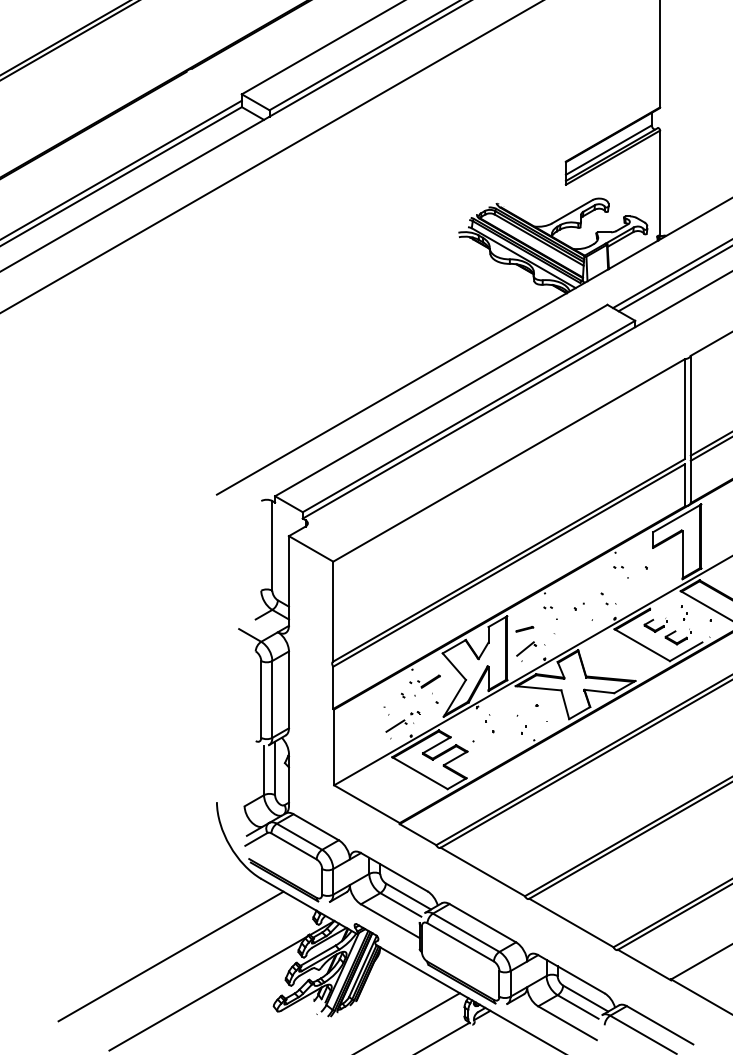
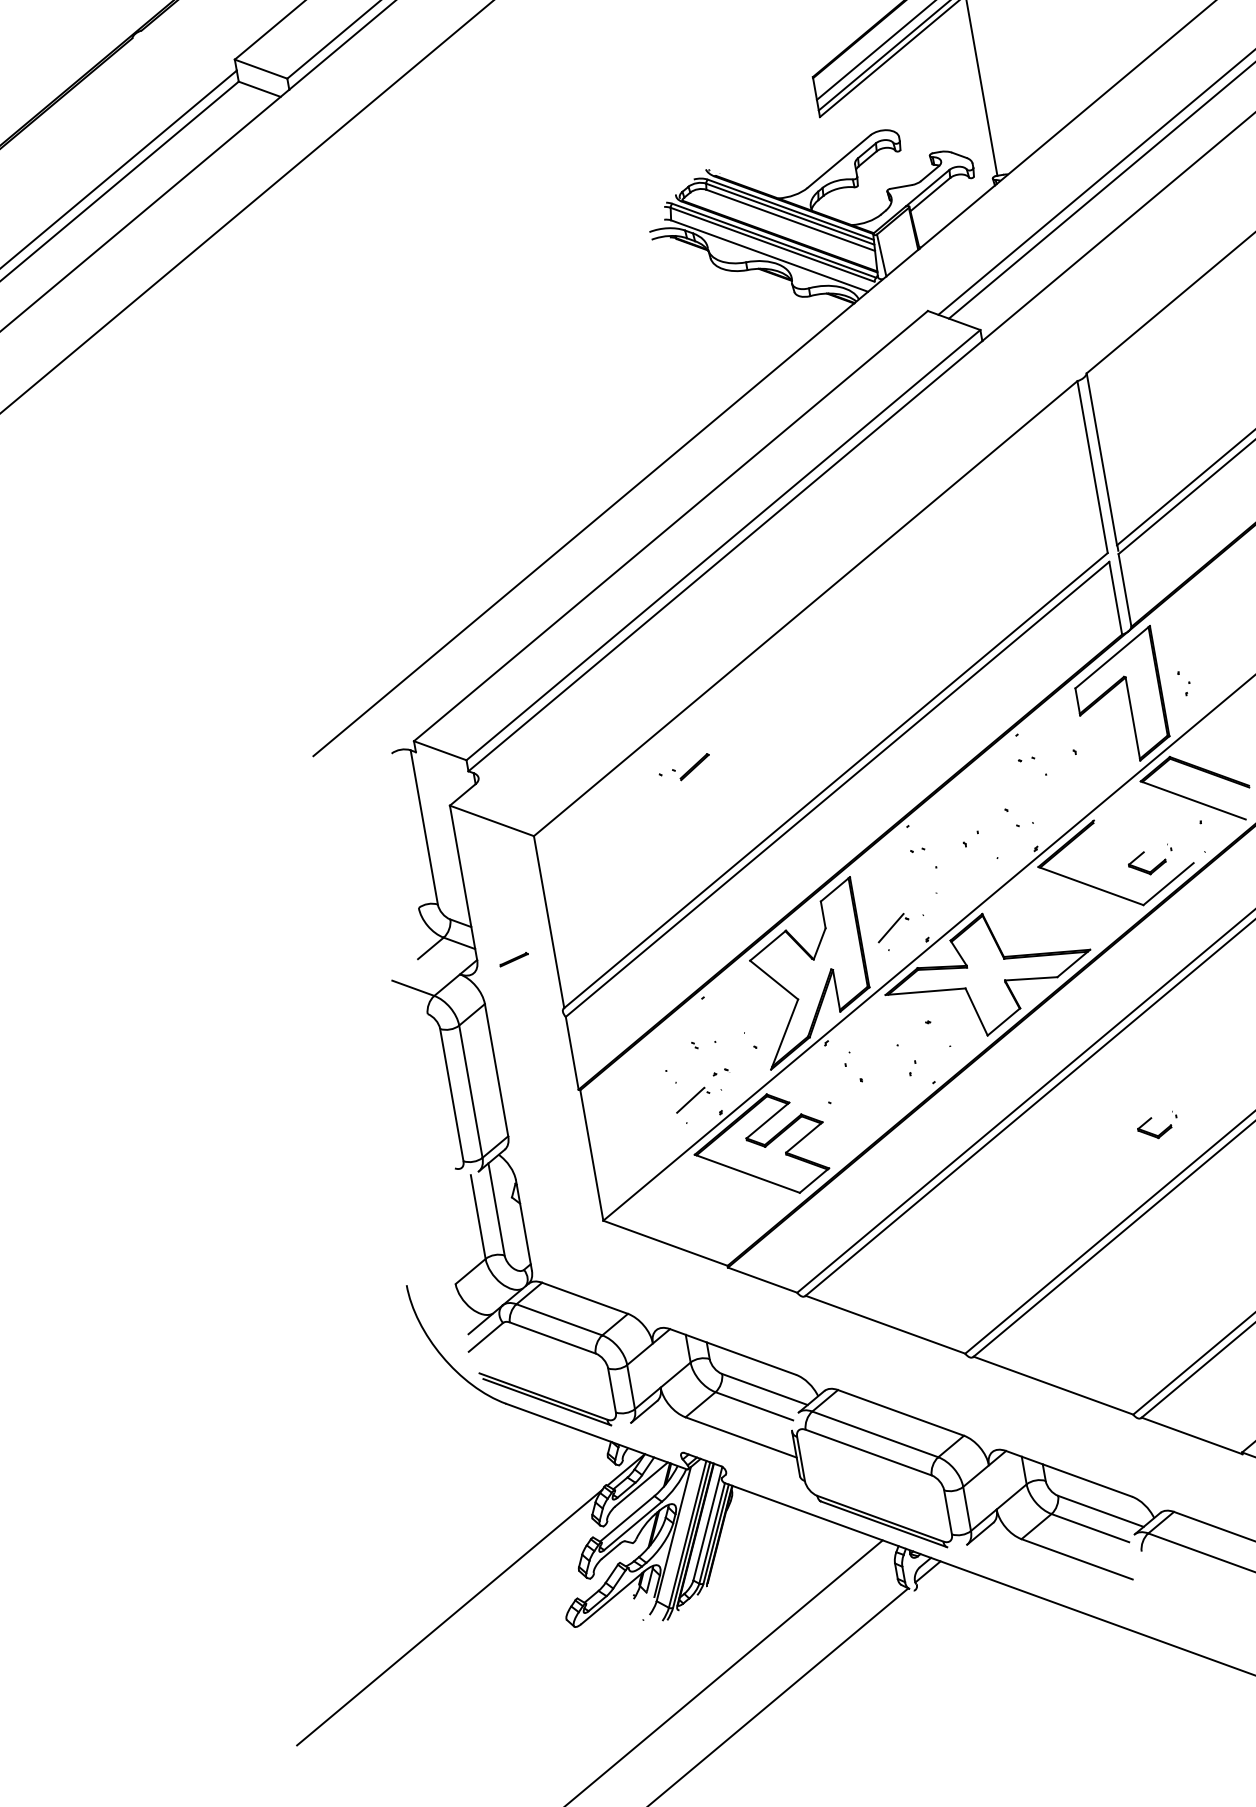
part: (683, 612) -> (1183, 682), moved
part: (655, 624) -> (1156, 1125), moved
line: (524, 629) -> (513, 960), moved
part: (424, 681) -> (683, 768), moved
line: (170, 956) -> (373, 1564), removed

